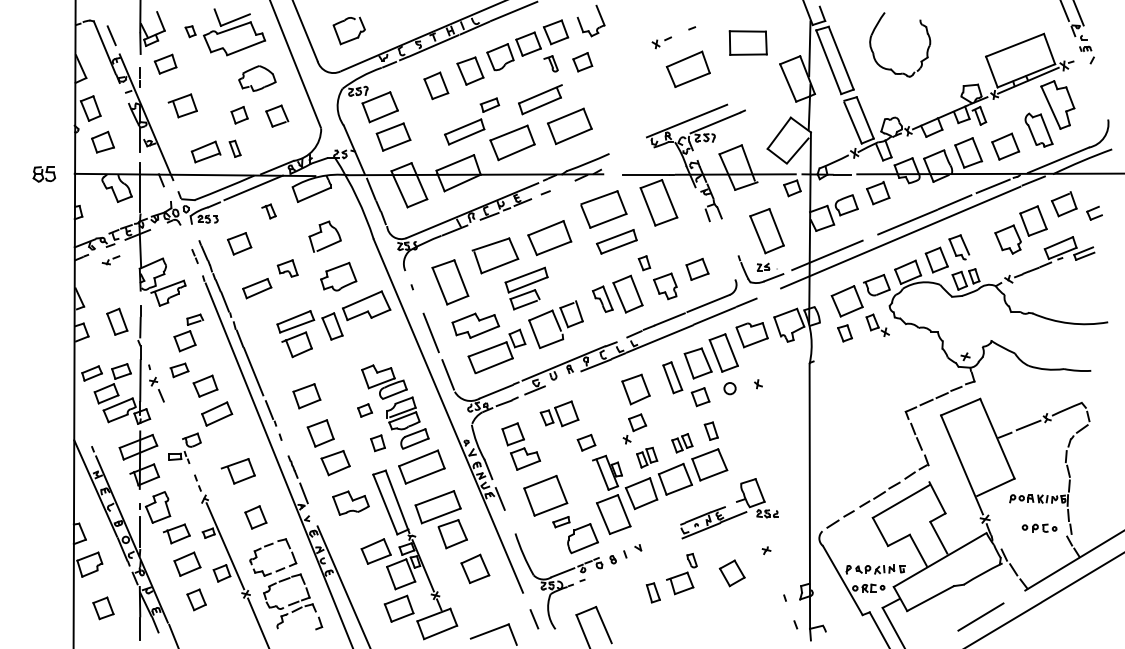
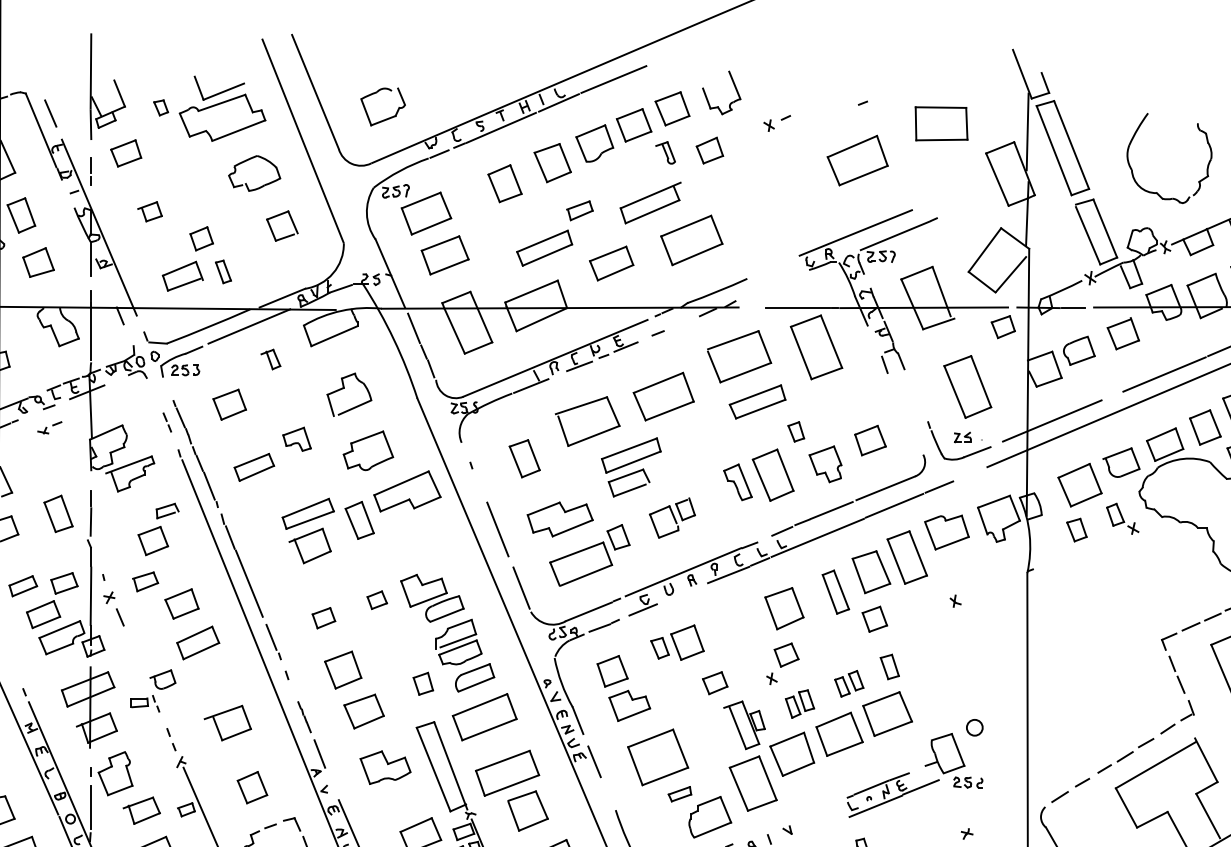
part: (661, 42) -> (776, 123), moved
part: (891, 68) -> (1157, 191), moved
part: (182, 105) -> (149, 211), size x0.6
part: (239, 115) -> (201, 239), moved
part: (512, 142) -> (611, 262), size x0.7
part: (450, 282) -> (524, 458), size x0.6
part: (555, 324) -> (671, 517), size x0.6
circle: (729, 388) -> (974, 727), moved
part: (306, 396) -> (323, 618), size x0.6
part: (365, 410) -> (377, 600), moved

